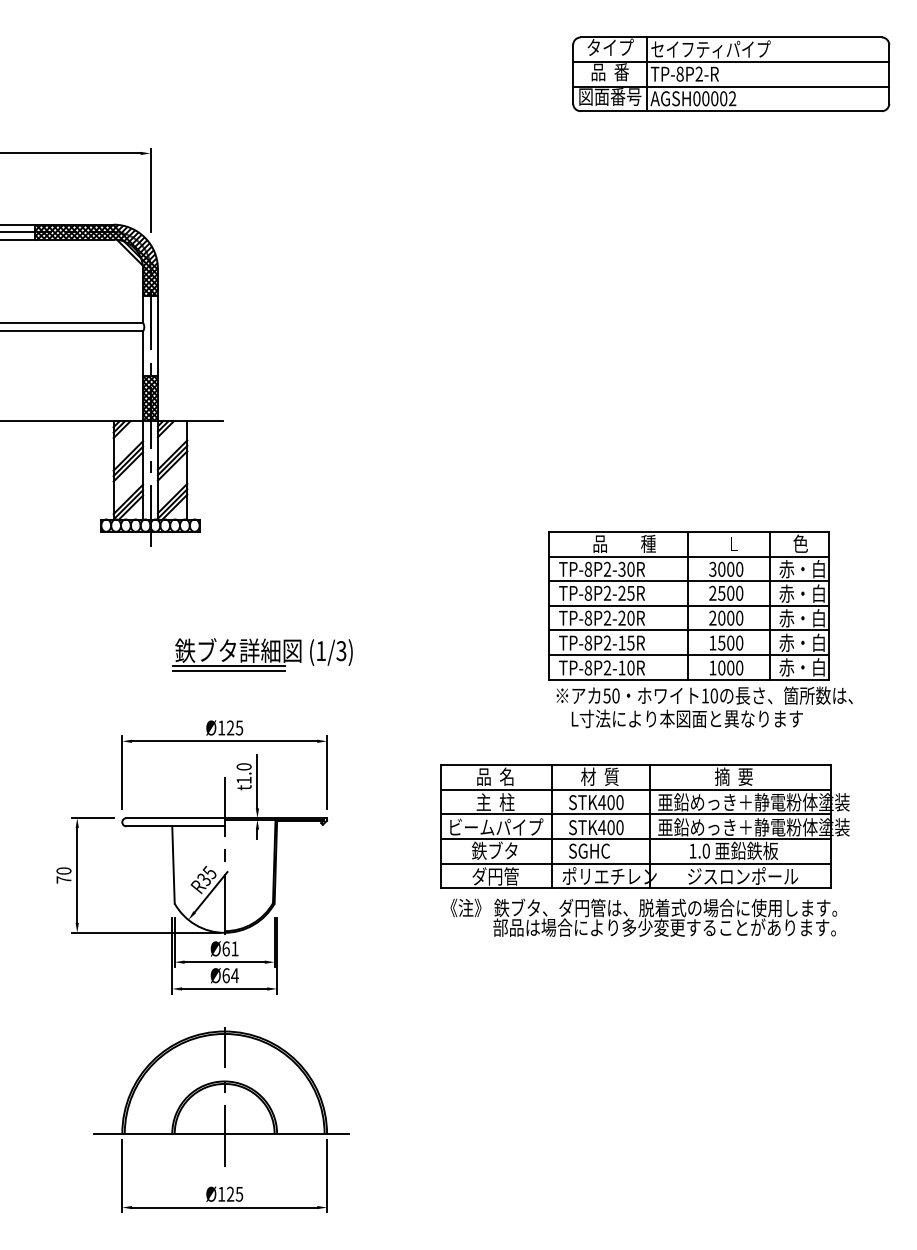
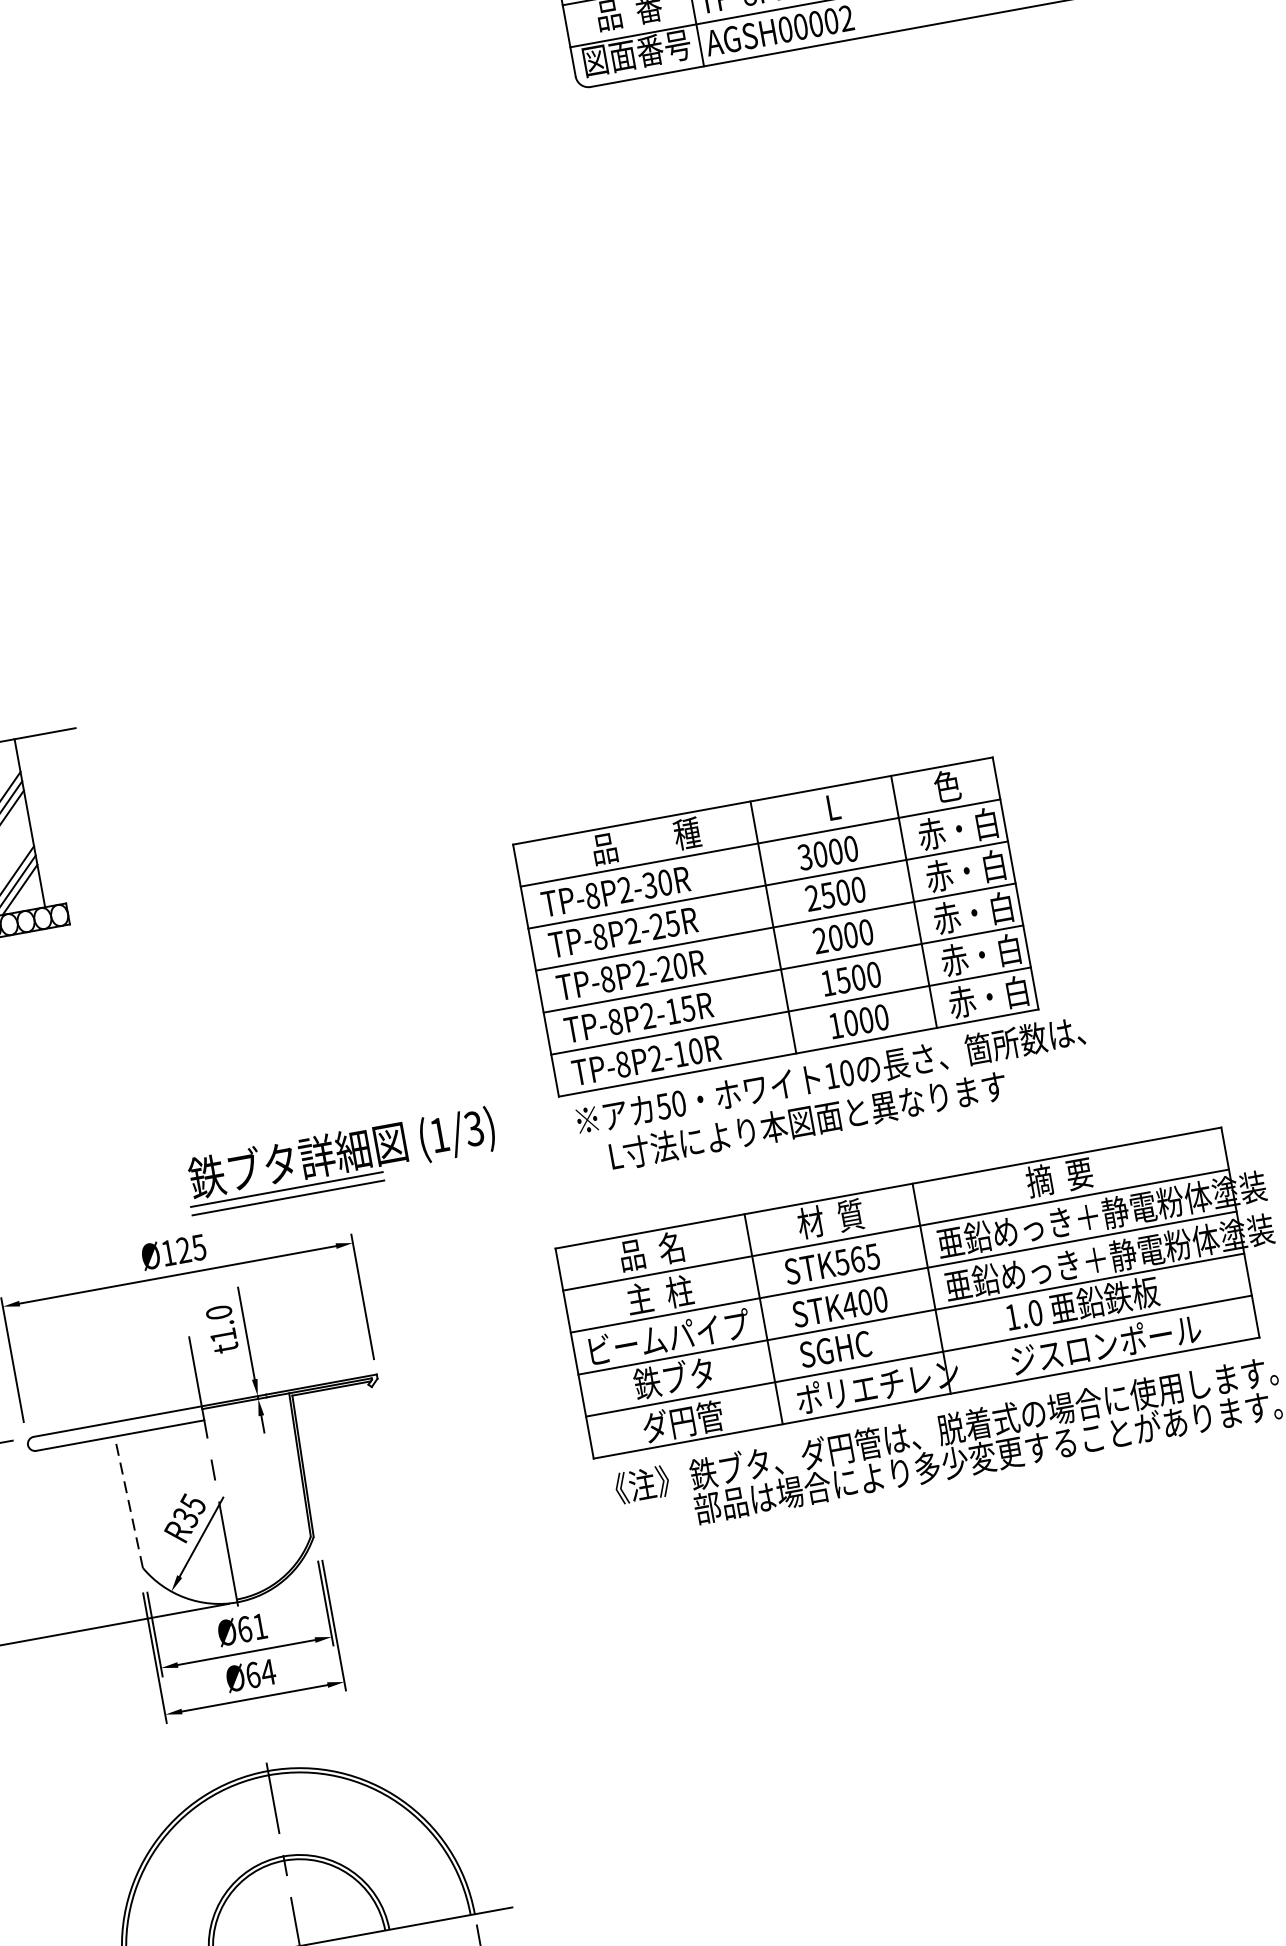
part: (700, 629) -> (802, 963), moved
part: (262, 654) -> (340, 1159), moved
text: (610, 802) -> (856, 1259), STK400 -> STK565
line: (173, 865) -> (128, 1503), solid -> dashed

